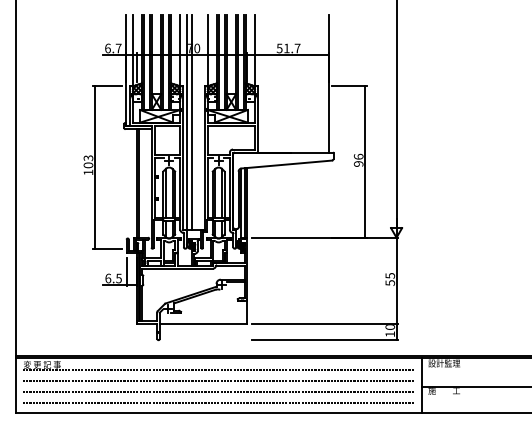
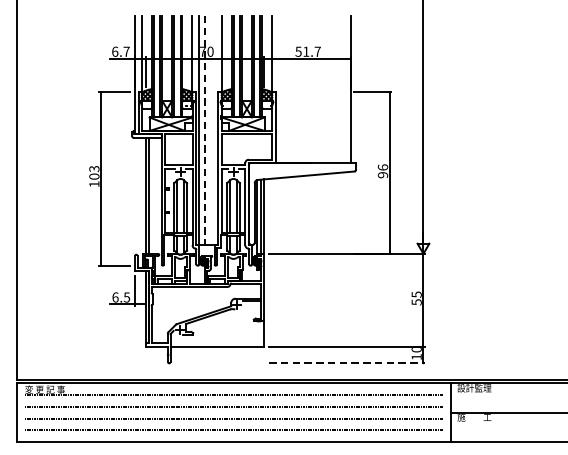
line: (192, 122) -> (205, 130), solid -> dashed
line: (325, 340) -> (347, 363), solid -> dashed

